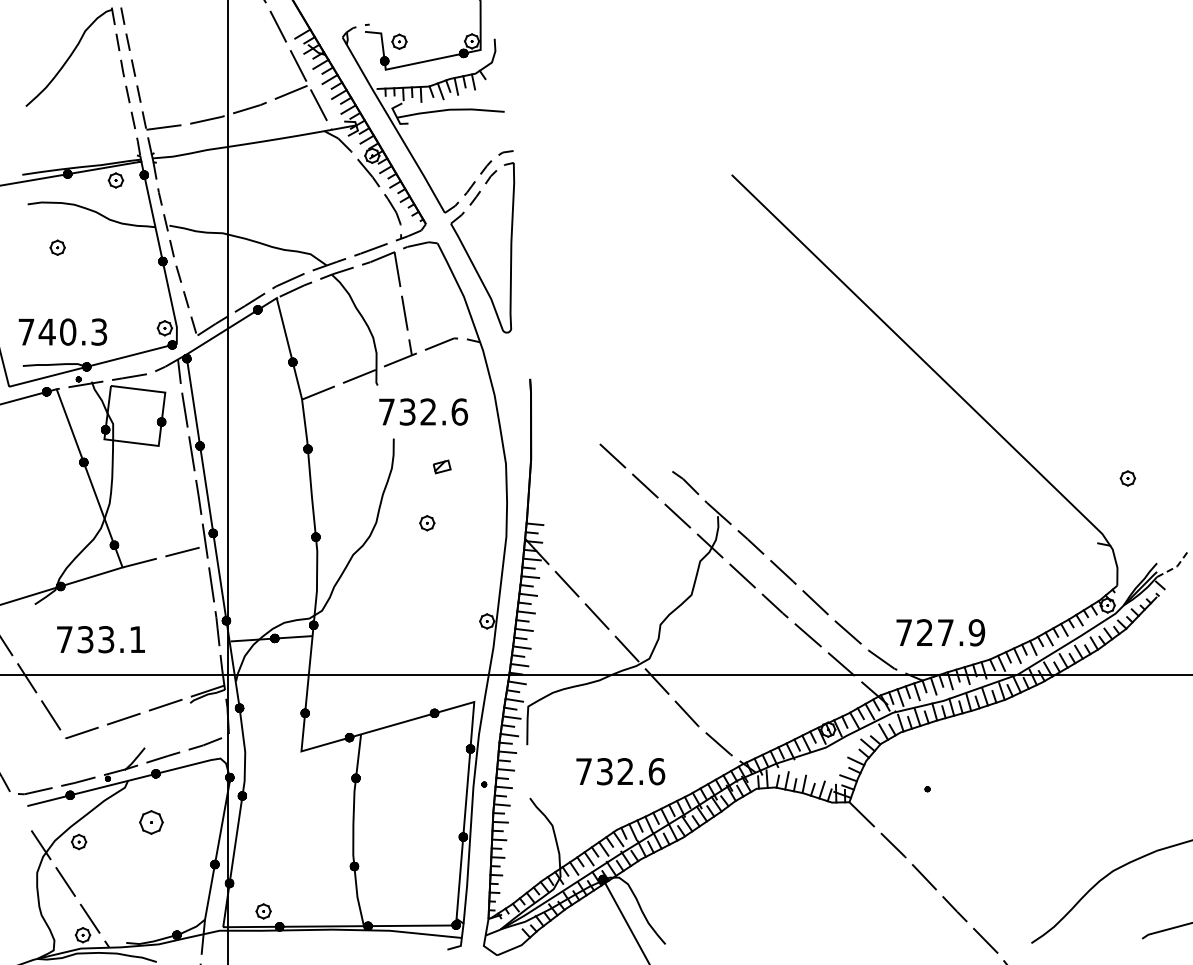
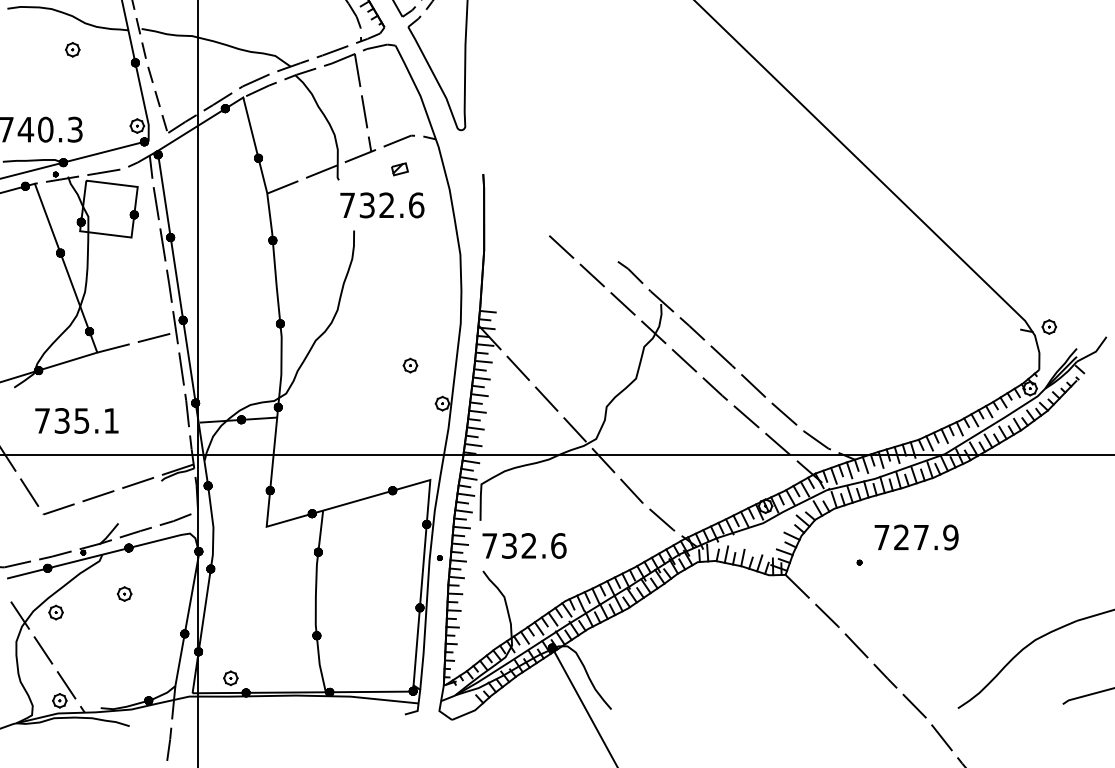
part: (57, 247) -> (72, 49), moved
part: (442, 466) -> (400, 168), moved
part: (1127, 478) -> (1048, 327), moved
part: (427, 523) -> (410, 365), moved
line: (1176, 566) -> (1095, 351), dashed -> solid
text: (940, 632) -> (916, 537), moved
text: (106, 639) -> (82, 420), 733.1 -> 735.1
text: (620, 771) -> (524, 545), moved
part: (151, 822) -> (124, 594), size x0.62

